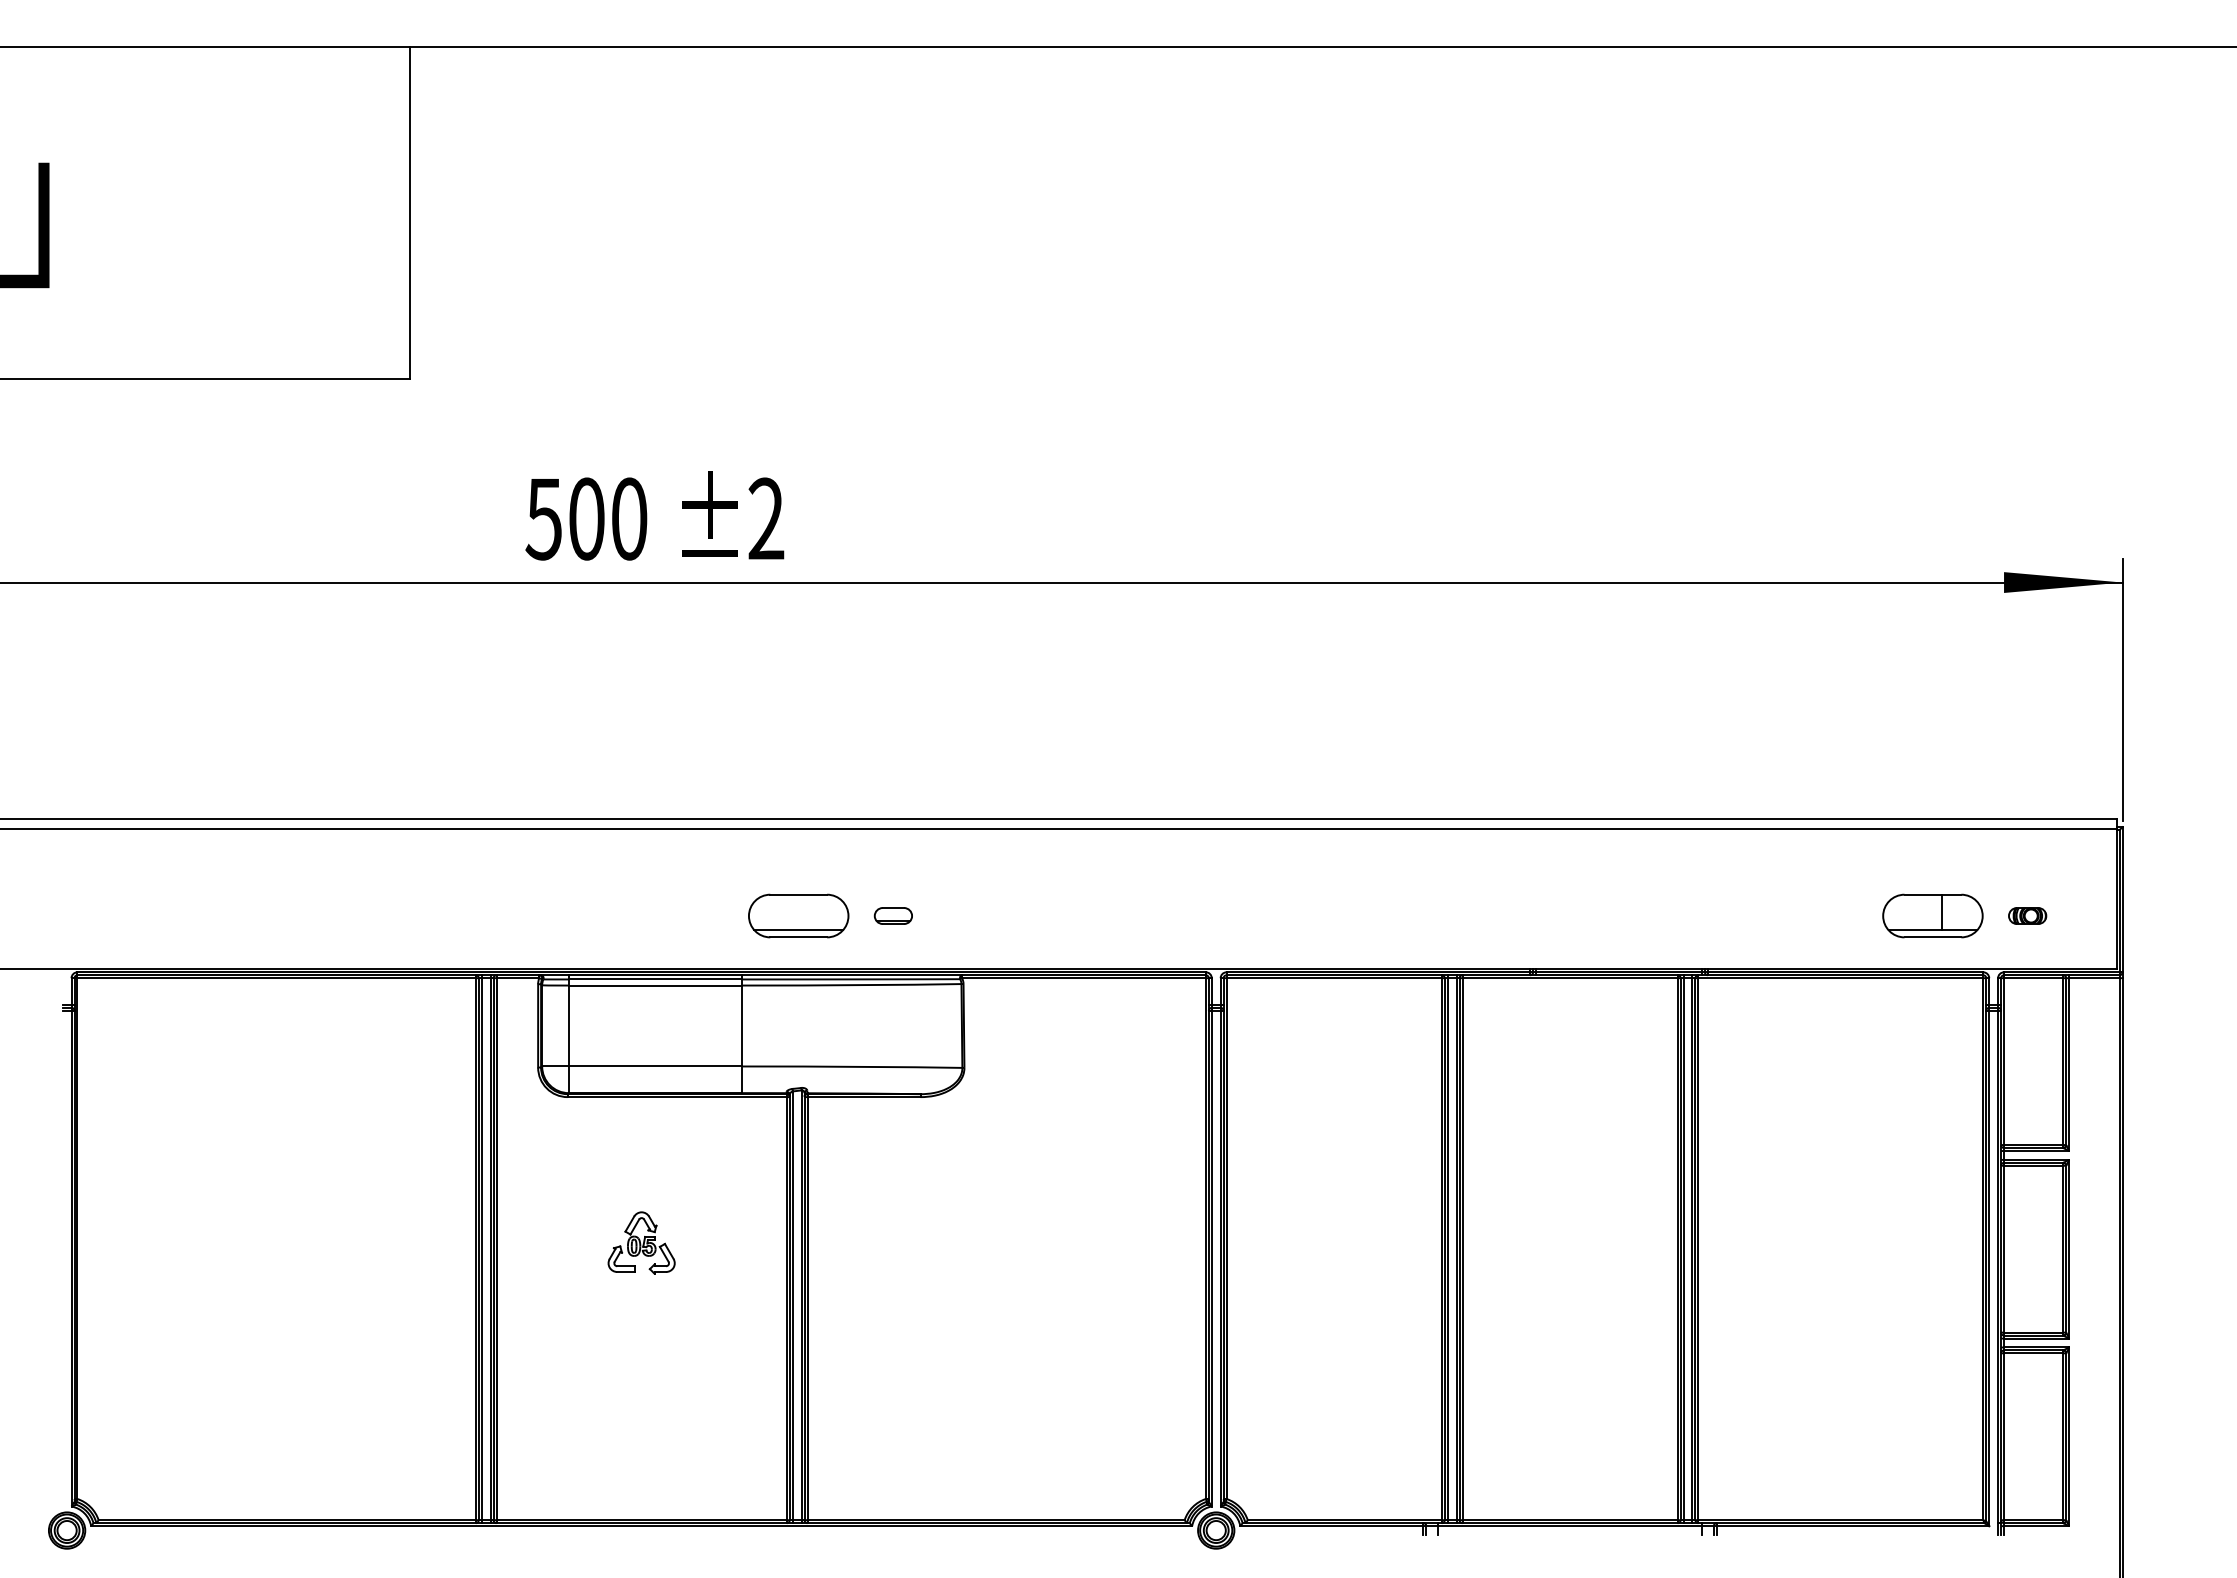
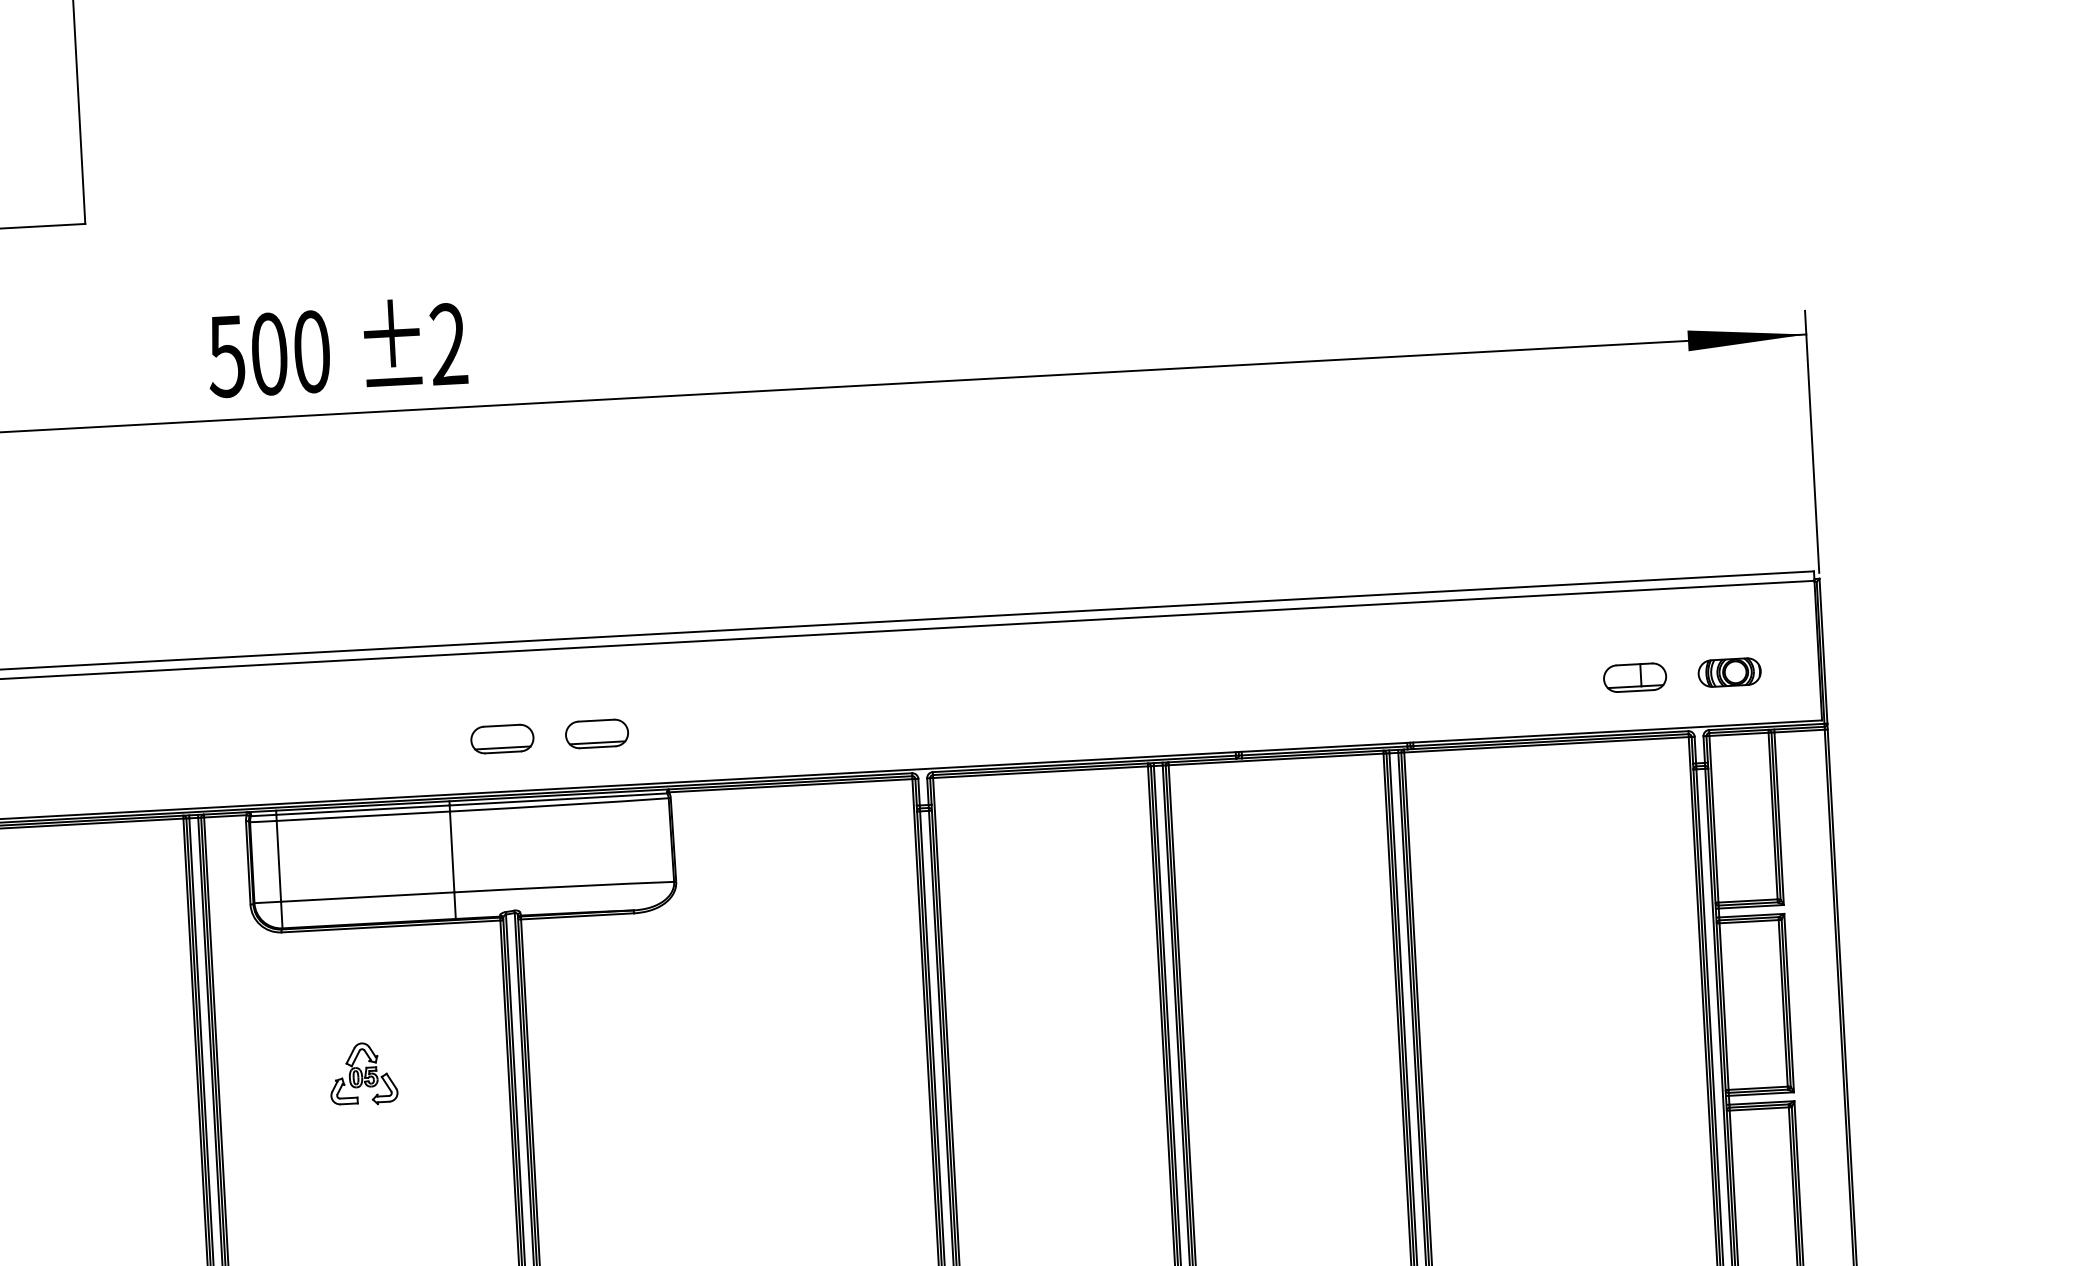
part: (798, 915) -> (502, 738), size x0.62
part: (893, 915) -> (597, 733), size x1.67
part: (1932, 915) -> (1634, 677), size x0.62
part: (2027, 915) -> (1729, 672), size x1.67

